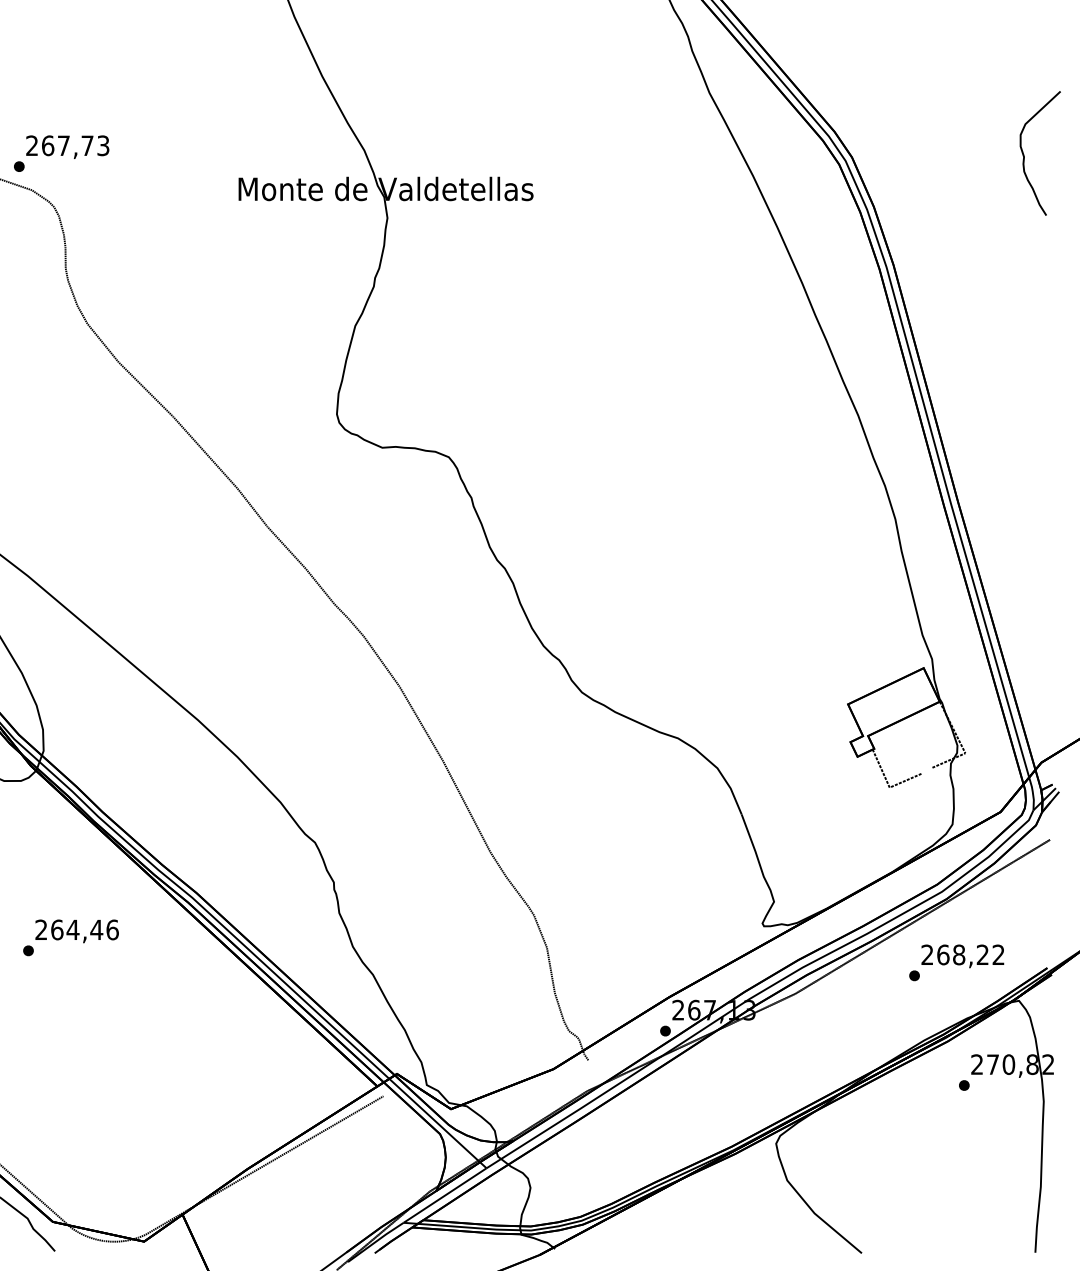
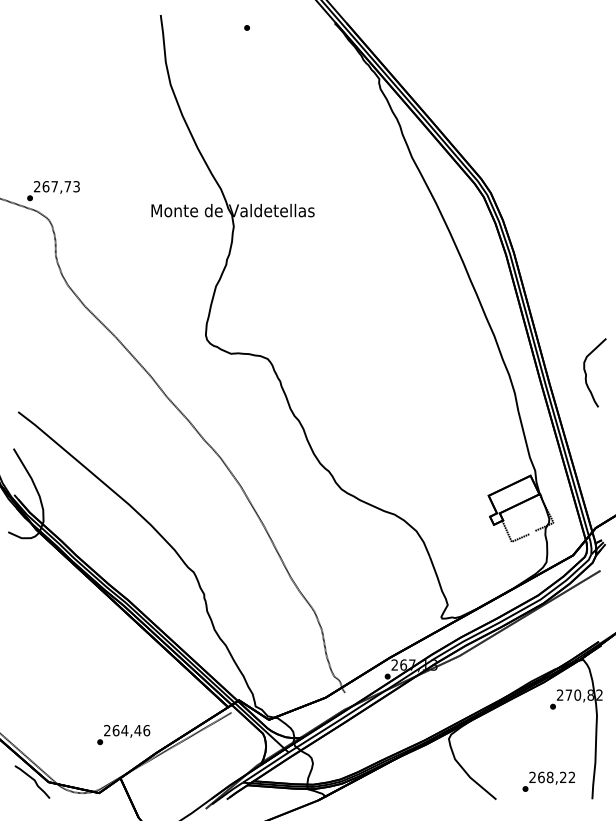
part: (1024, 152) -> (586, 372), moved
text: (70, 938) -> (123, 735), moved
text: (956, 962) -> (548, 781), moved

